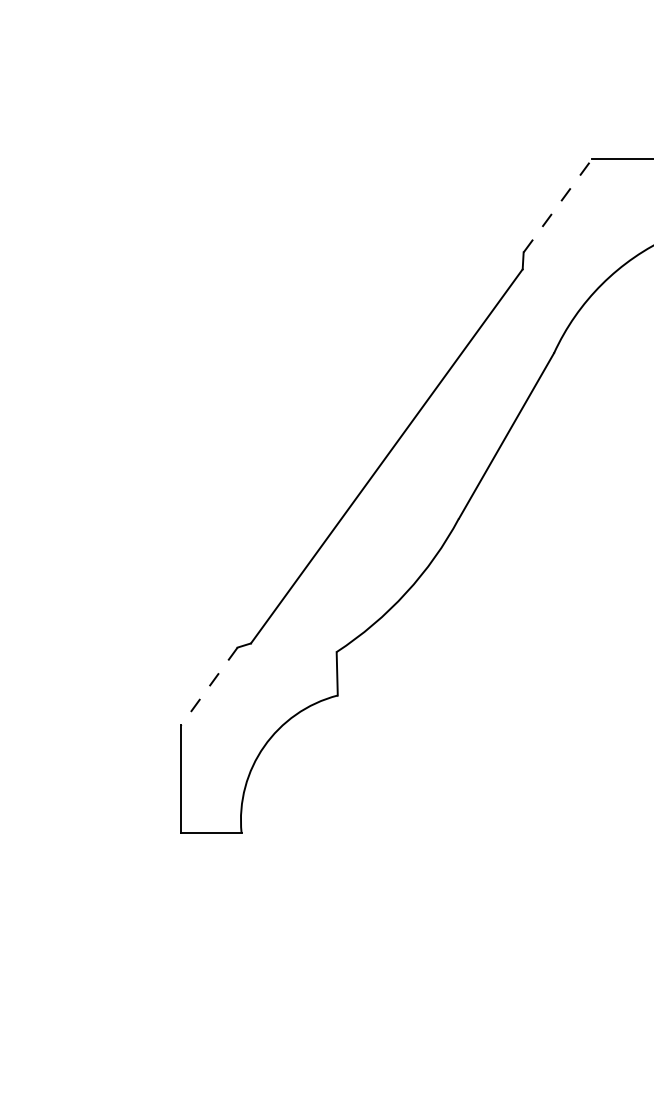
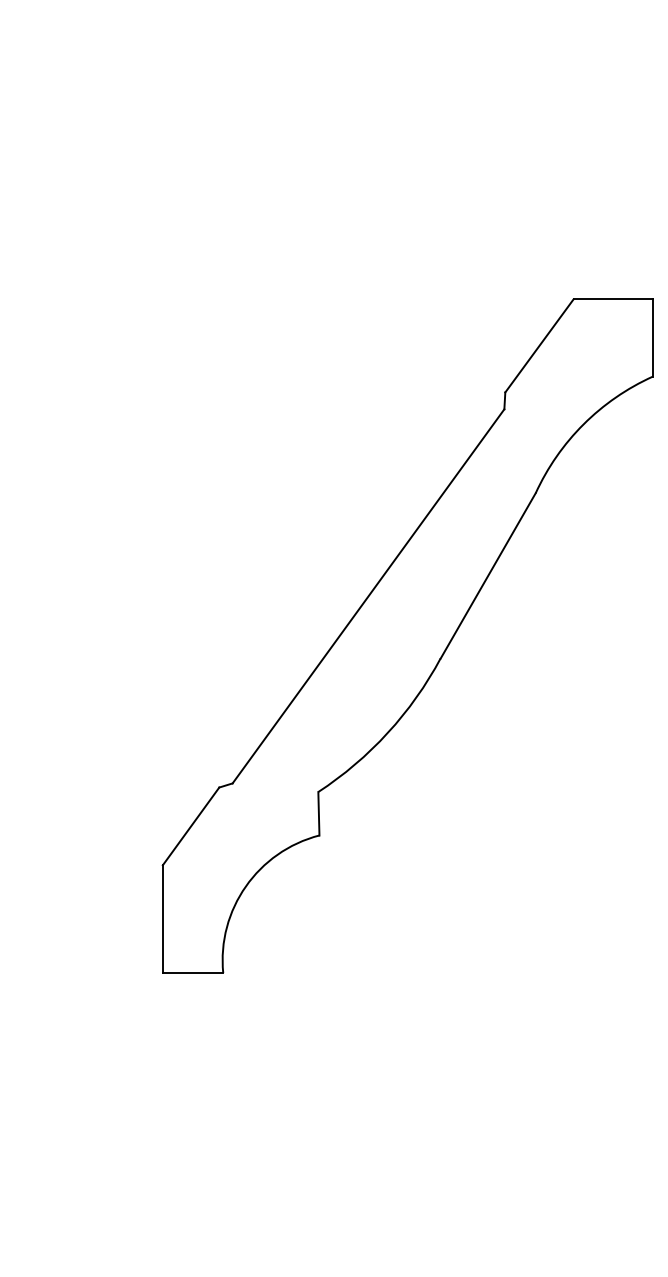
line: (557, 205) -> (539, 345), dashed -> solid
line: (208, 686) -> (190, 826), dashed -> solid

